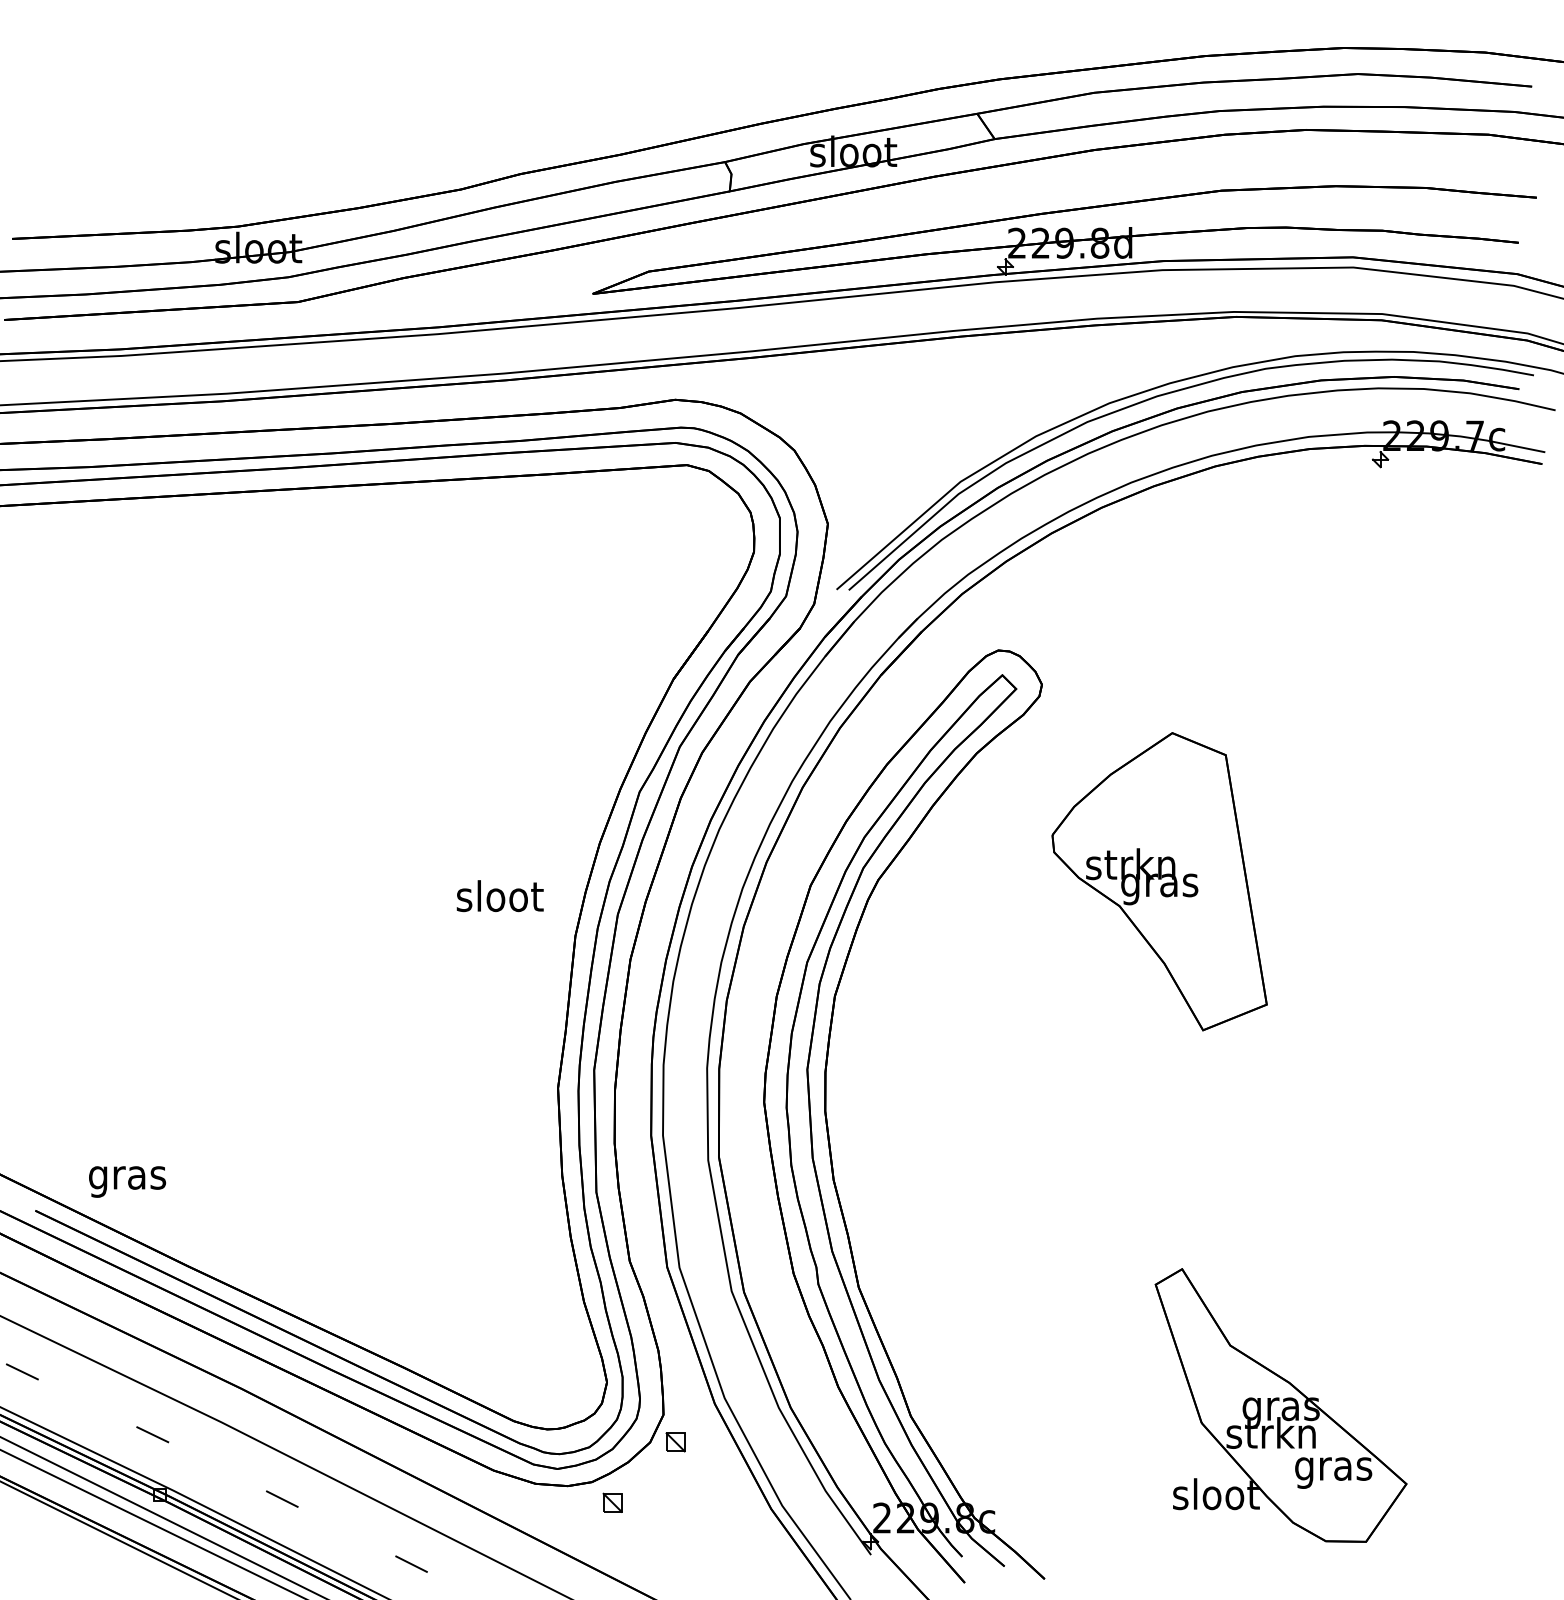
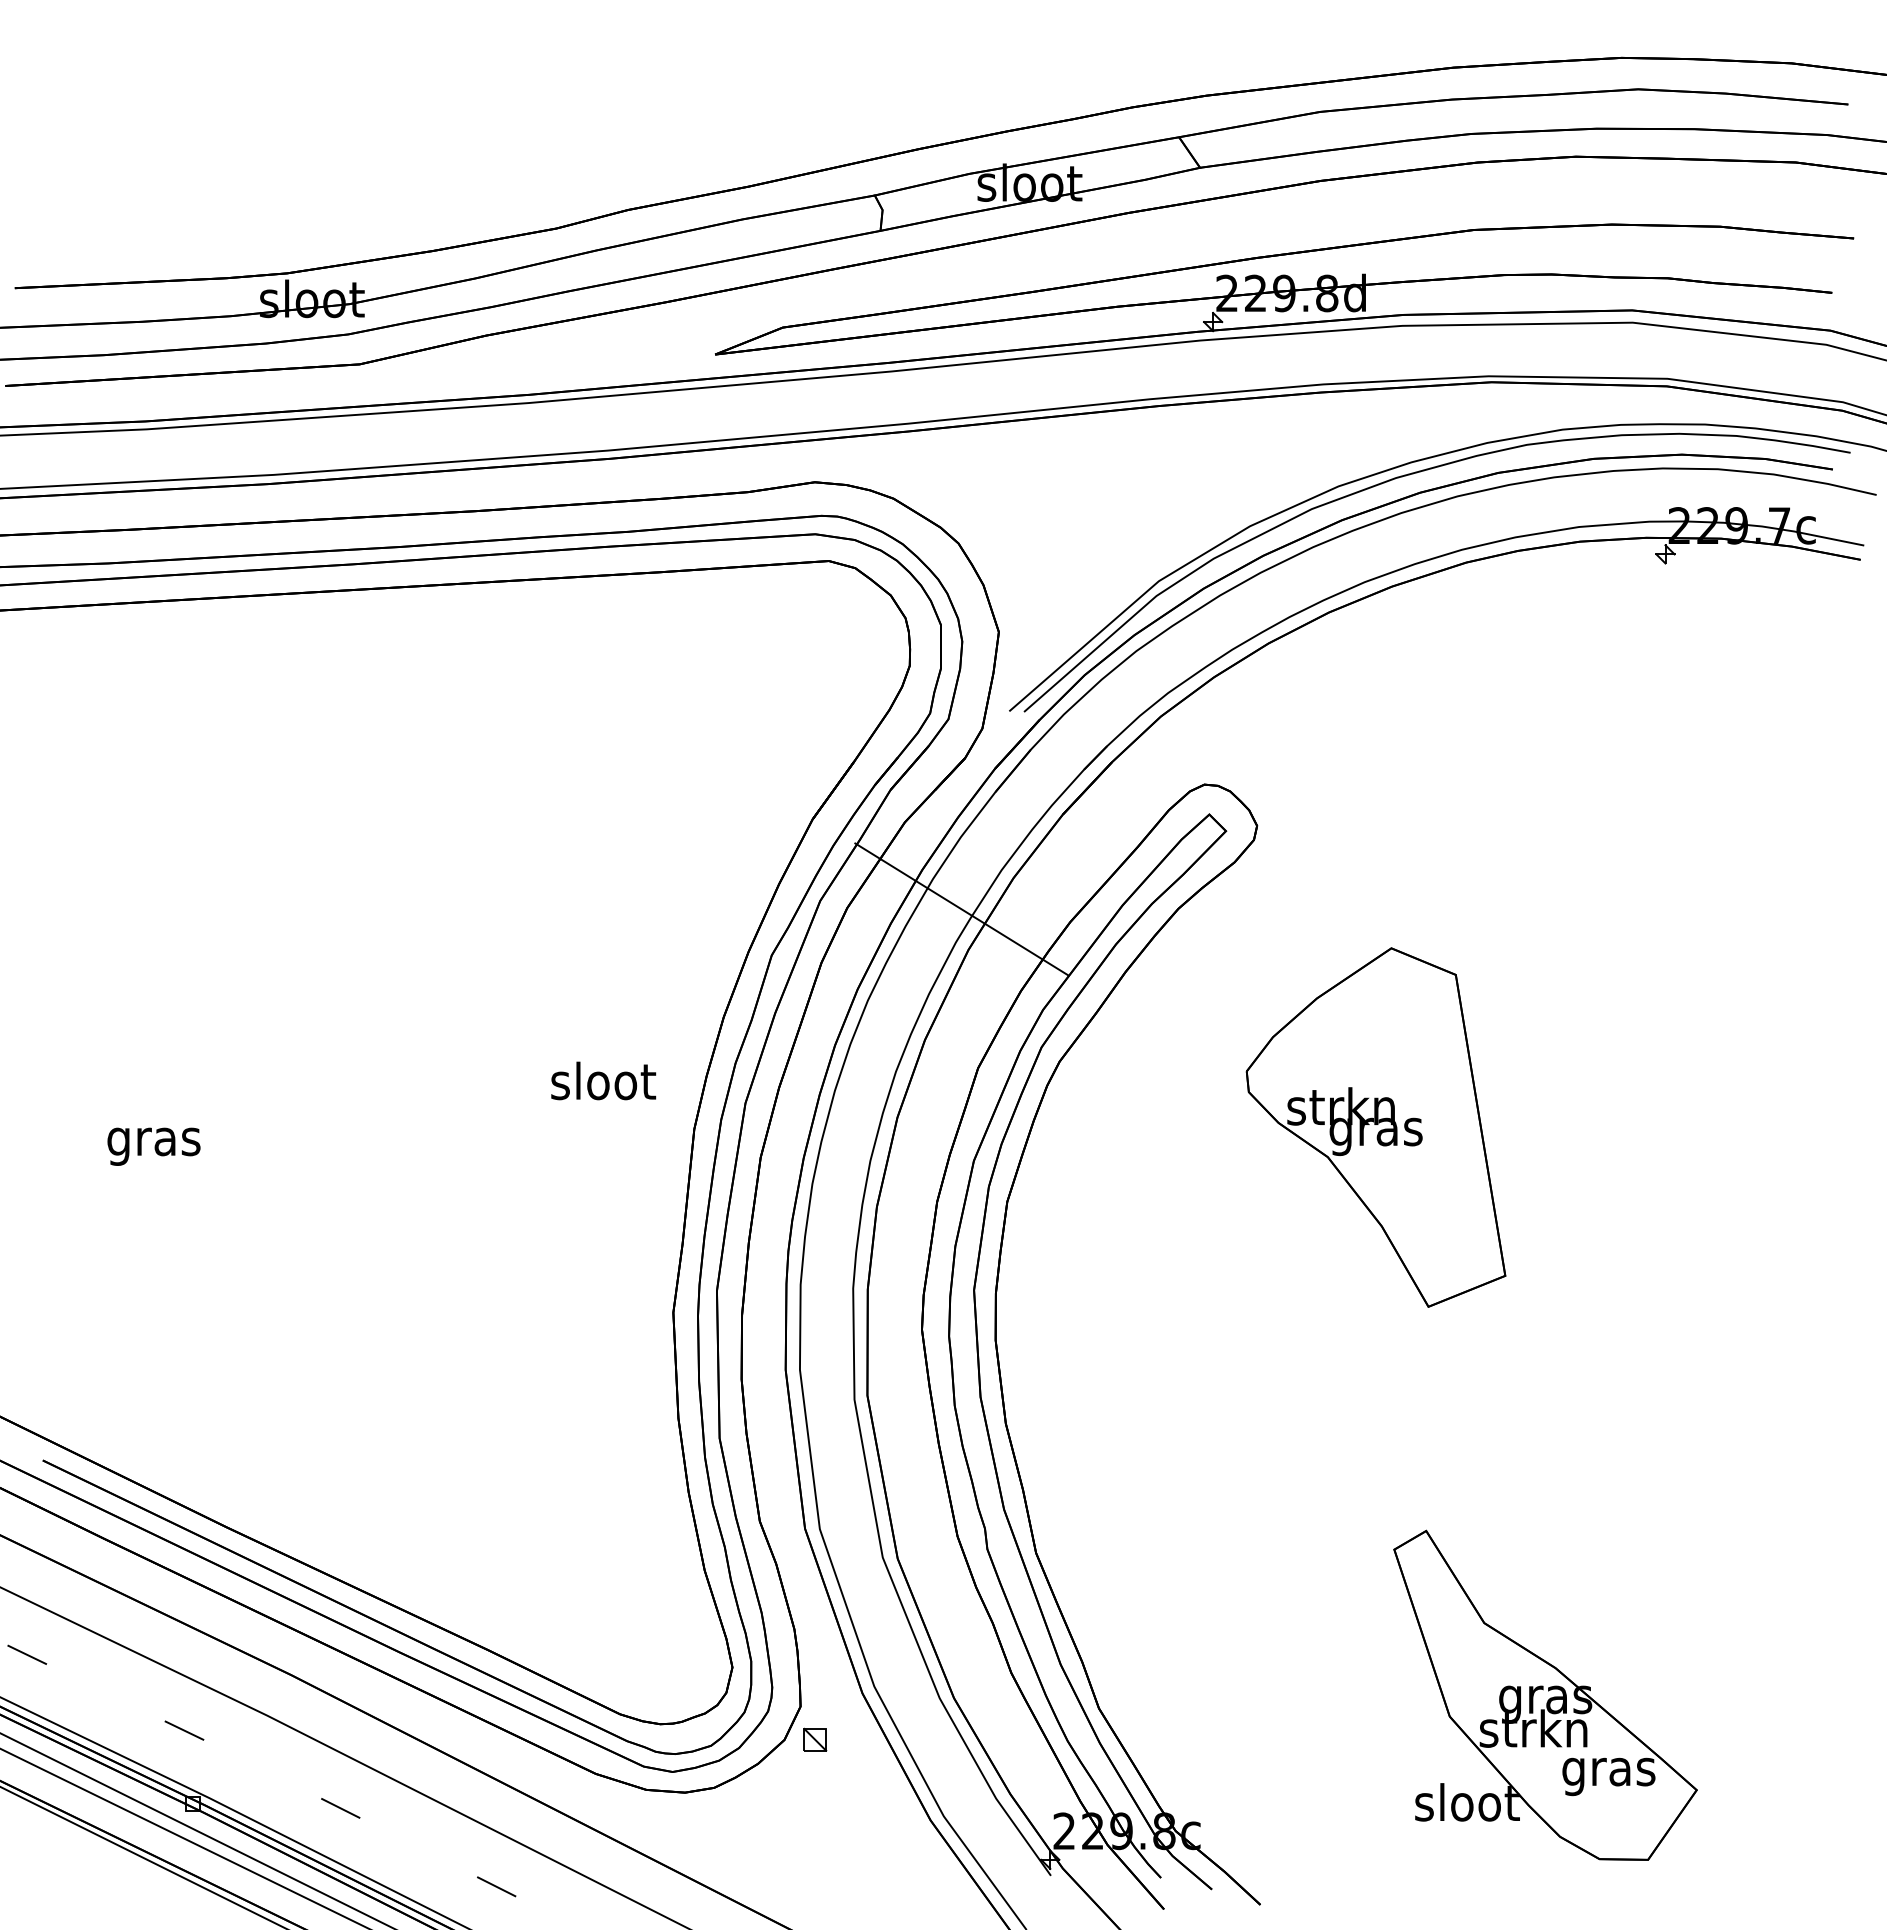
line: (796, 753) -> (961, 909), added
part: (1159, 881) -> (1375, 1127), moved
text: (127, 1181) -> (153, 1146), moved
part: (612, 1502) -> (739, 1812), removed

